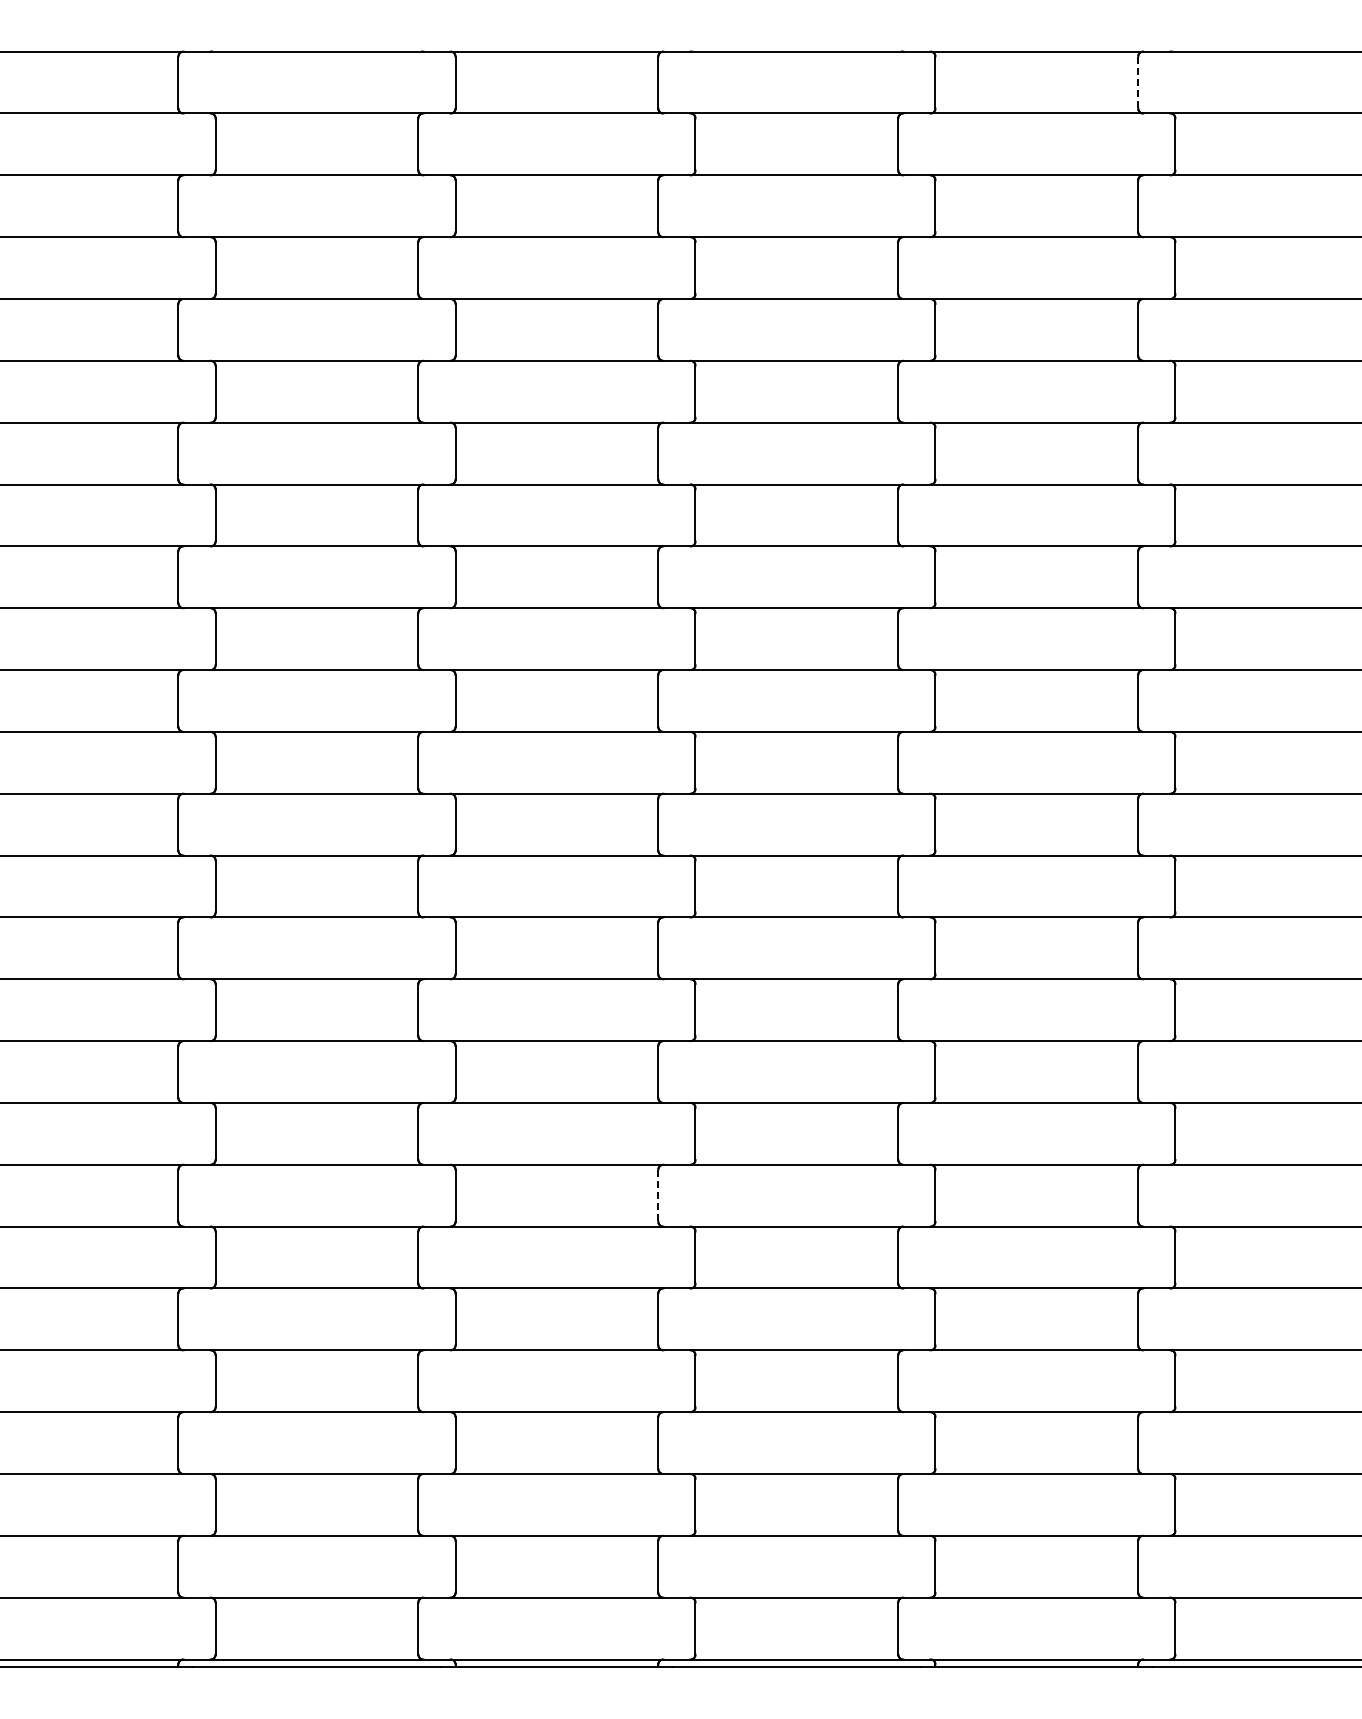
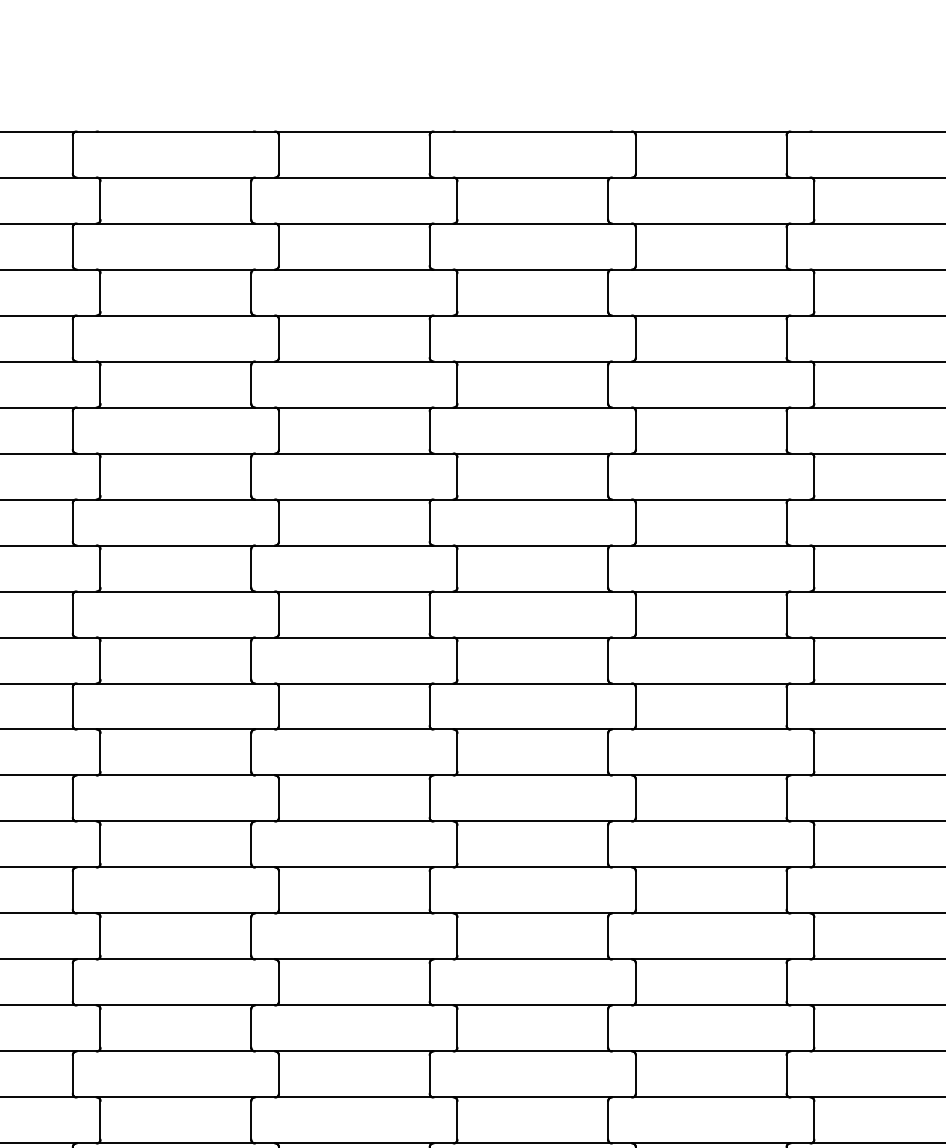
line: (1138, 82) -> (786, 154), dashed -> solid
line: (658, 1195) -> (429, 982), dashed -> solid

